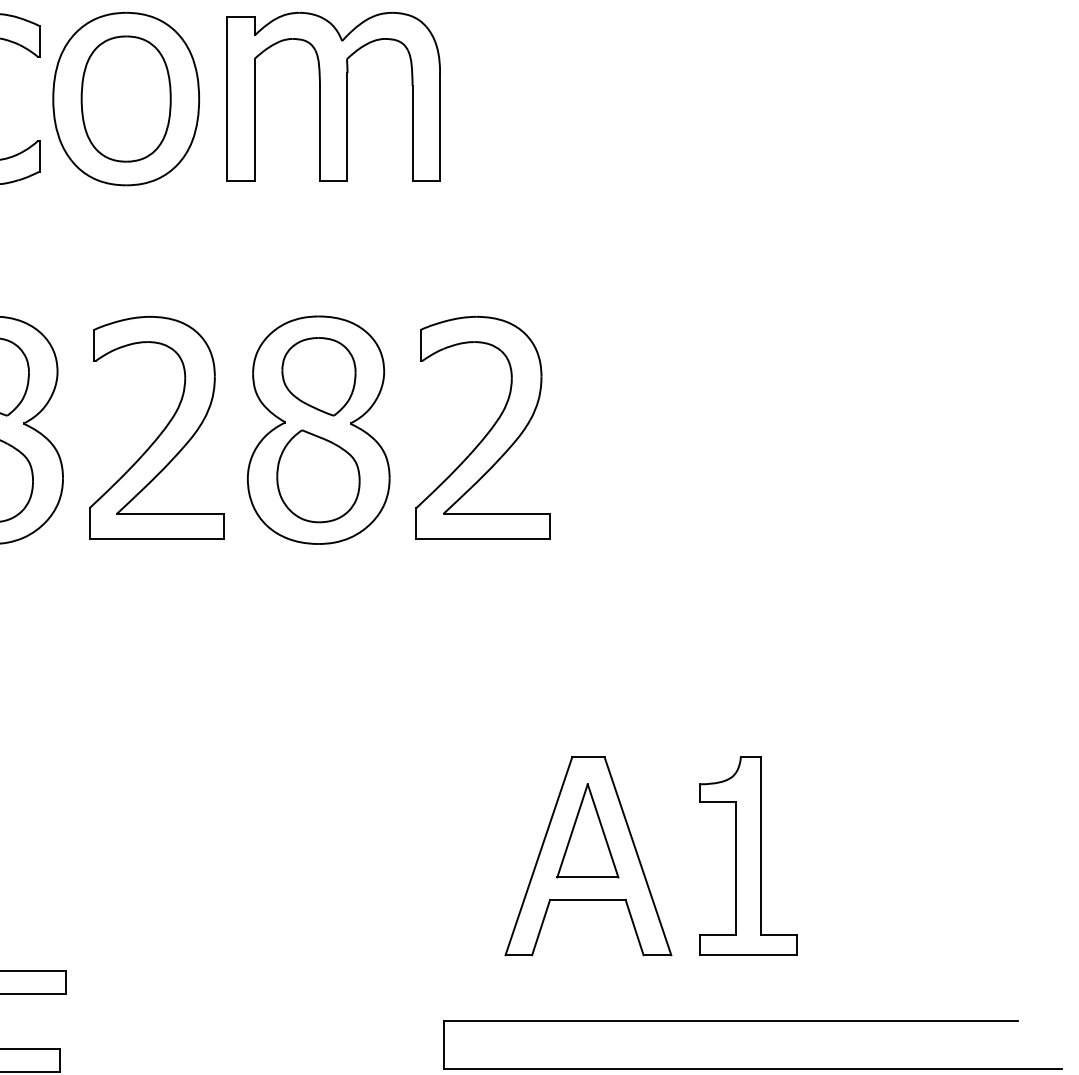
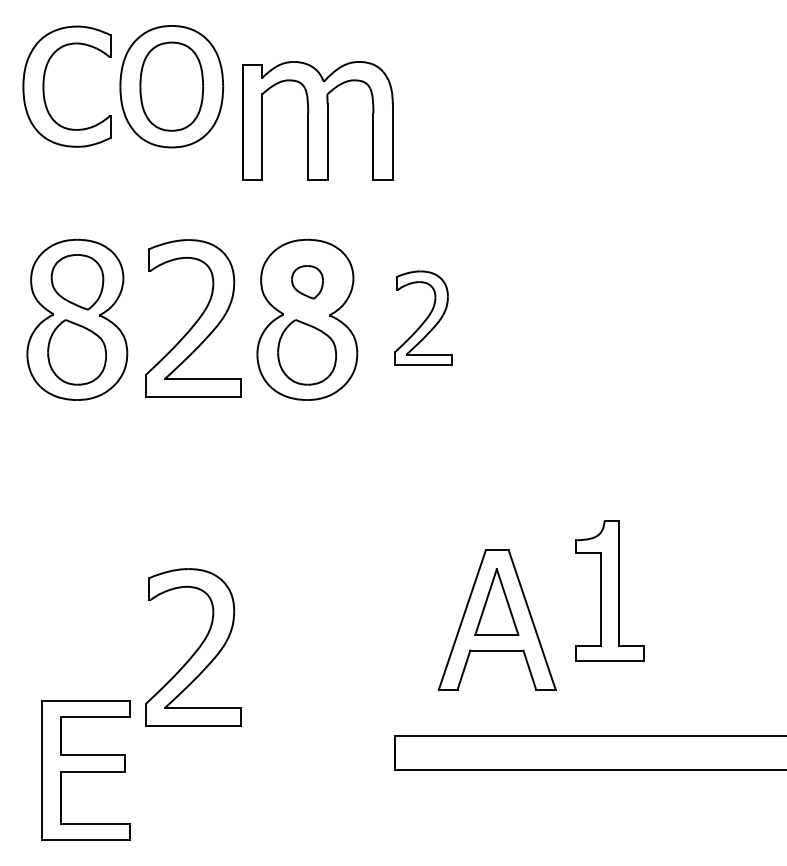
part: (333, 95) -> (317, 120), moved
part: (318, 377) -> (307, 282), size x0.6
part: (483, 428) -> (423, 318), size x0.6
part: (747, 855) -> (609, 590), moved
part: (157, 895) -> (193, 647), added

